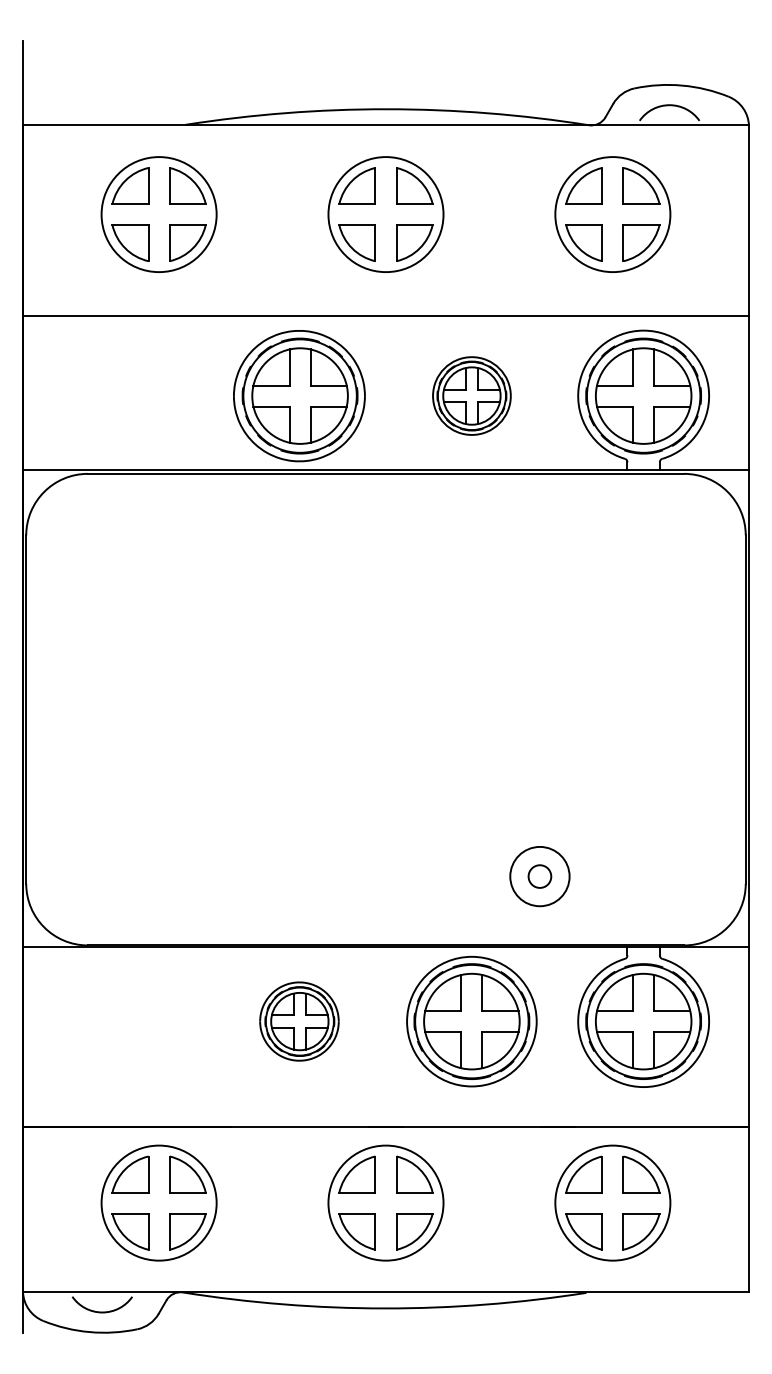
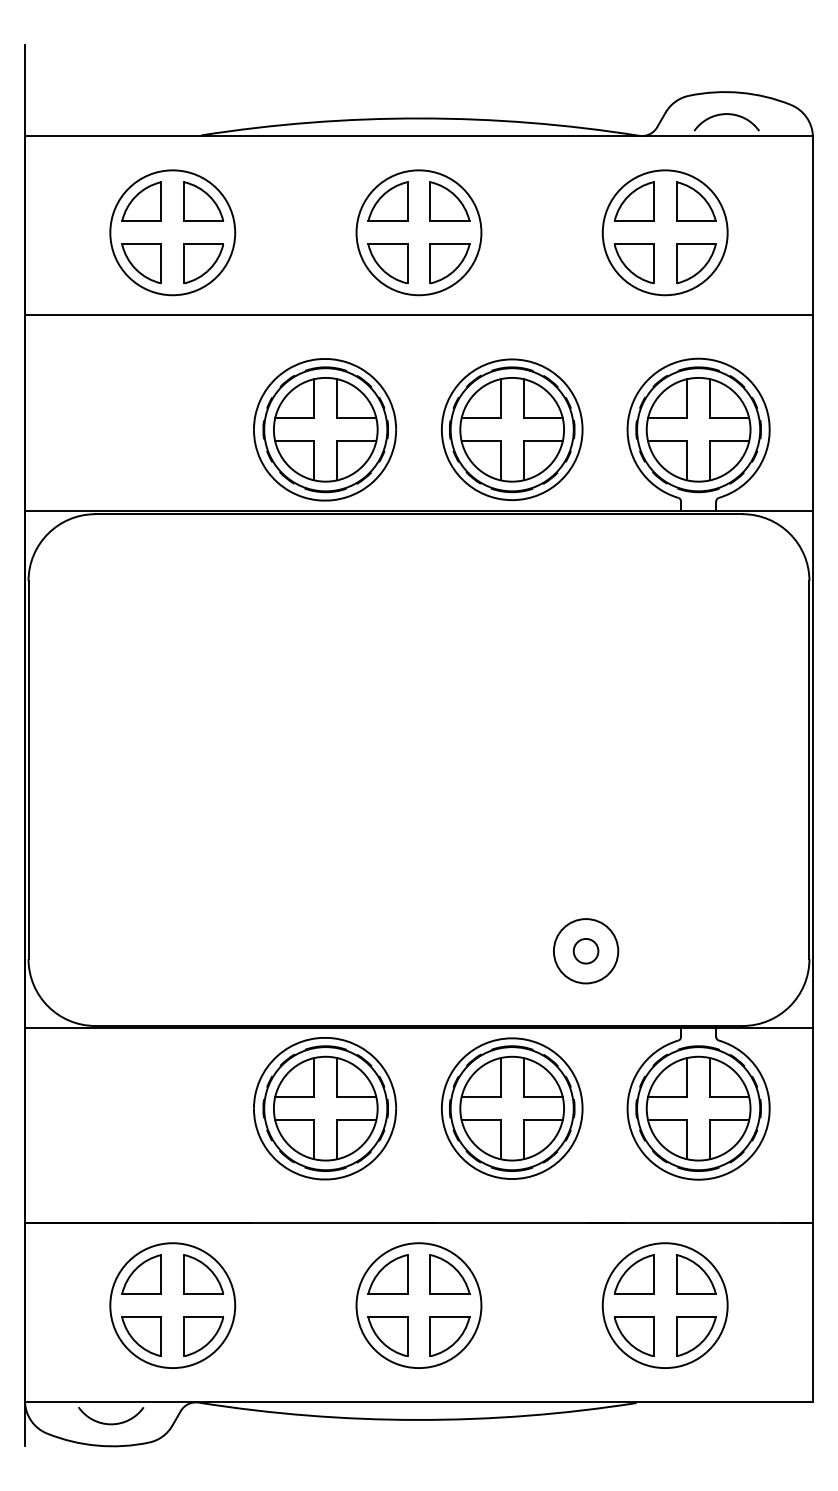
line: (385, 315) -> (418, 315), moved
part: (471, 395) -> (511, 429), size x1.67
part: (299, 1021) -> (325, 1108), size x1.67

